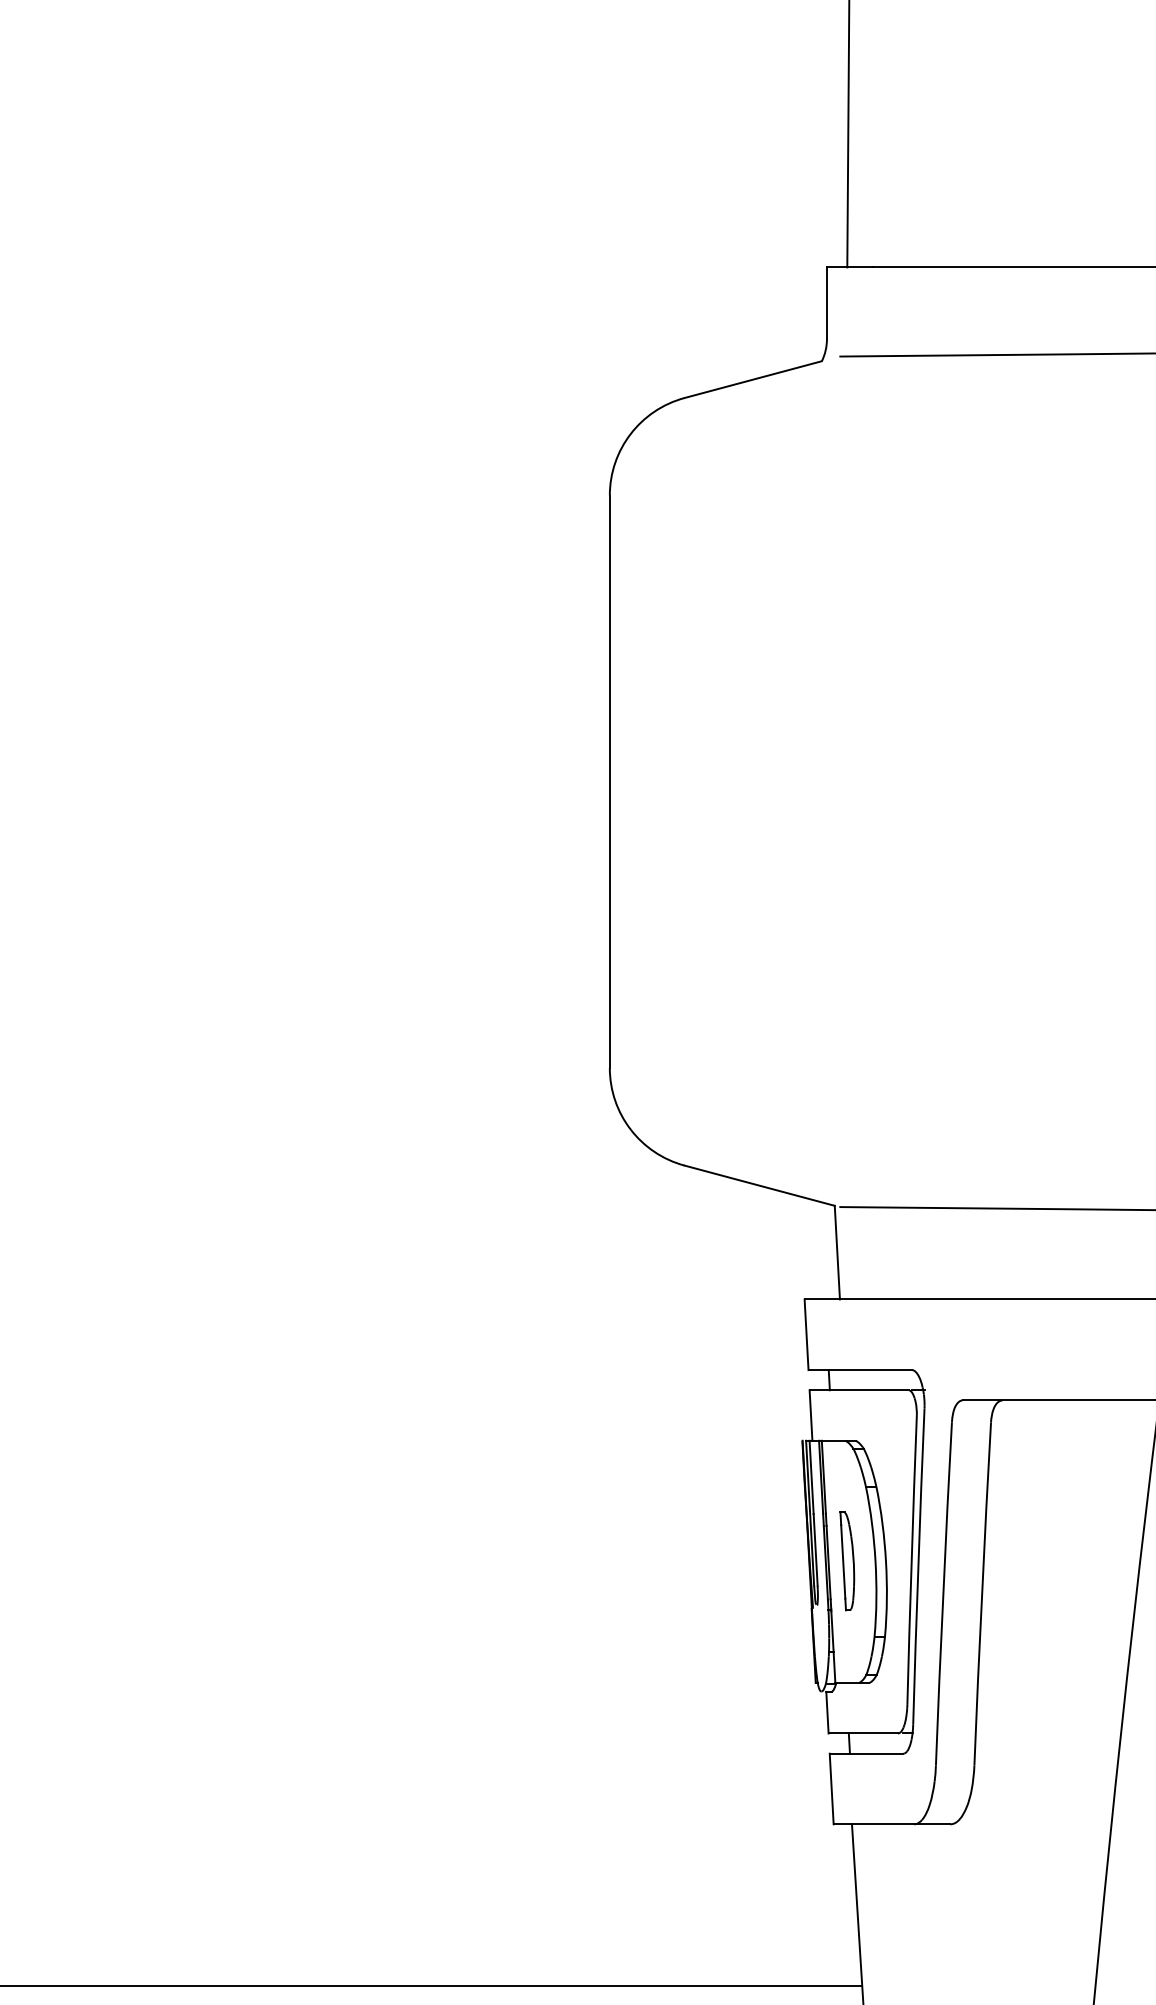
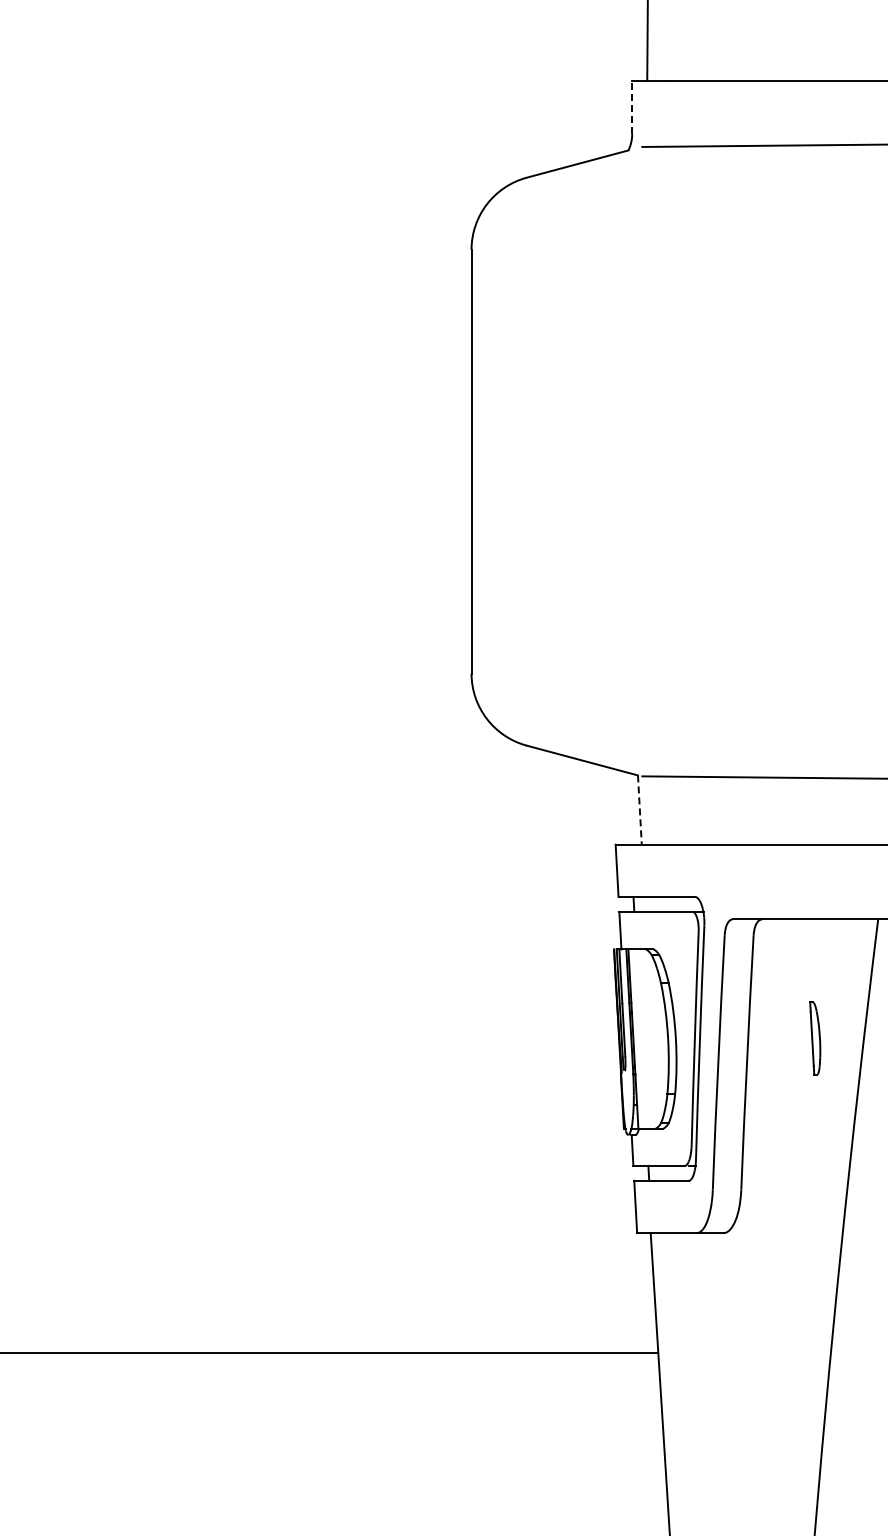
line: (827, 303) -> (632, 107), solid -> dashed
line: (836, 1253) -> (639, 810), solid -> dashed
part: (847, 1561) -> (815, 1038), moved

